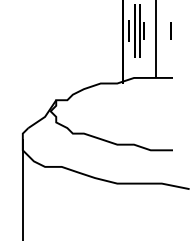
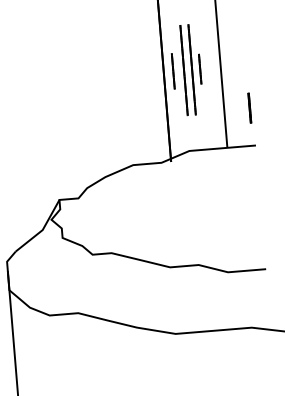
line: (170, 30) -> (248, 107), moved

